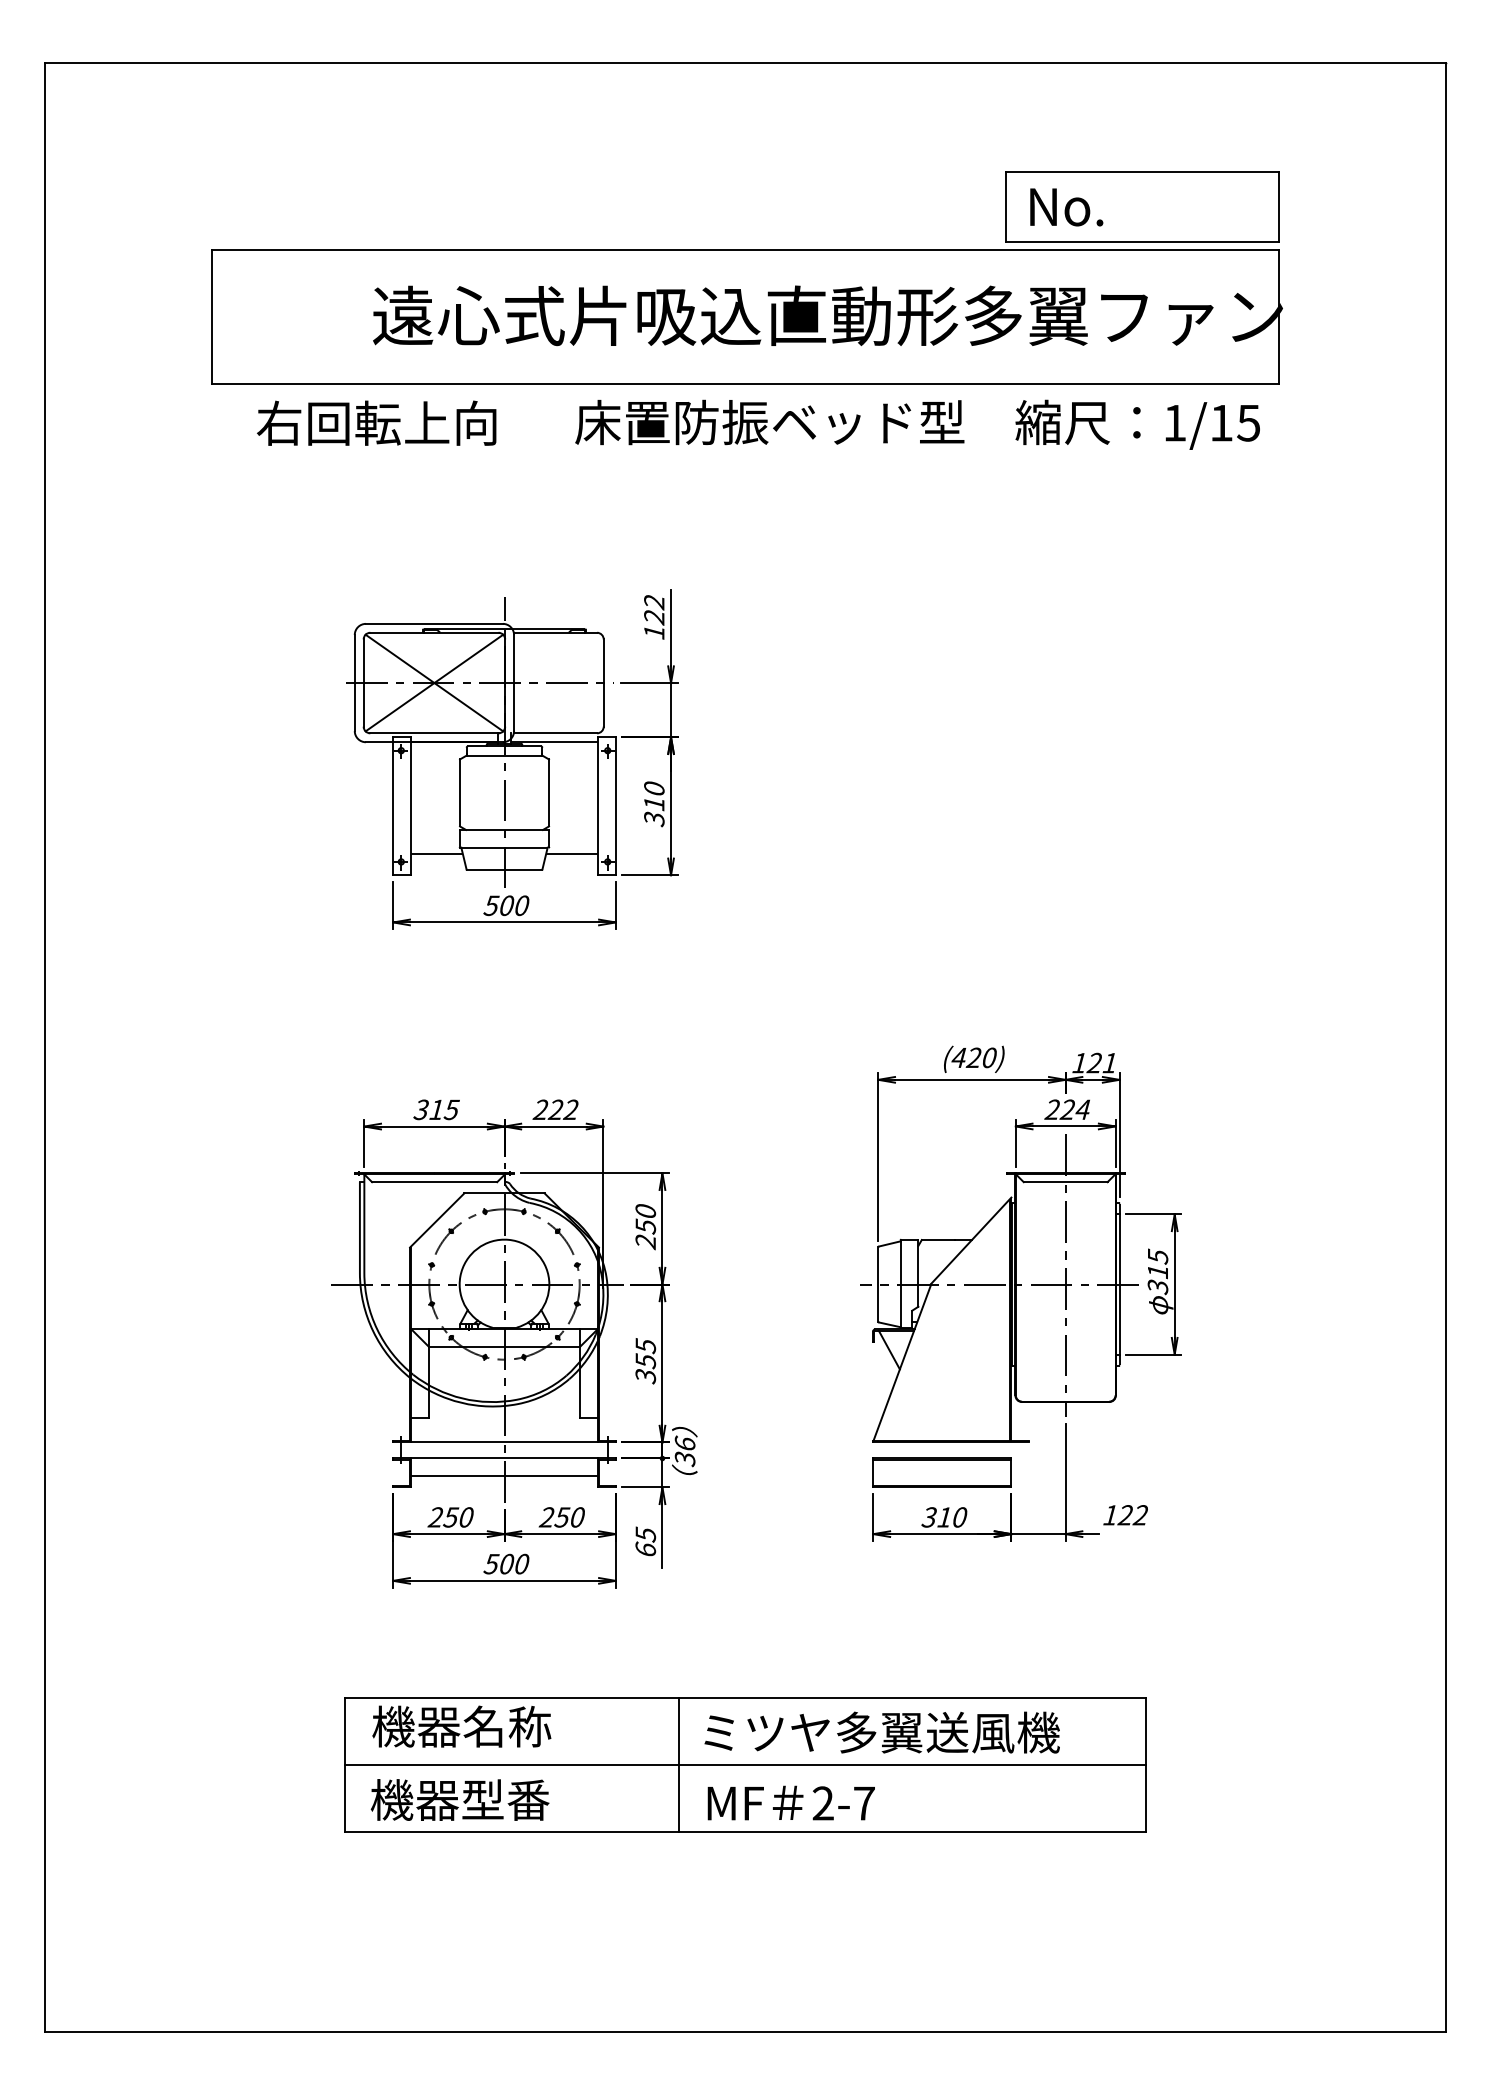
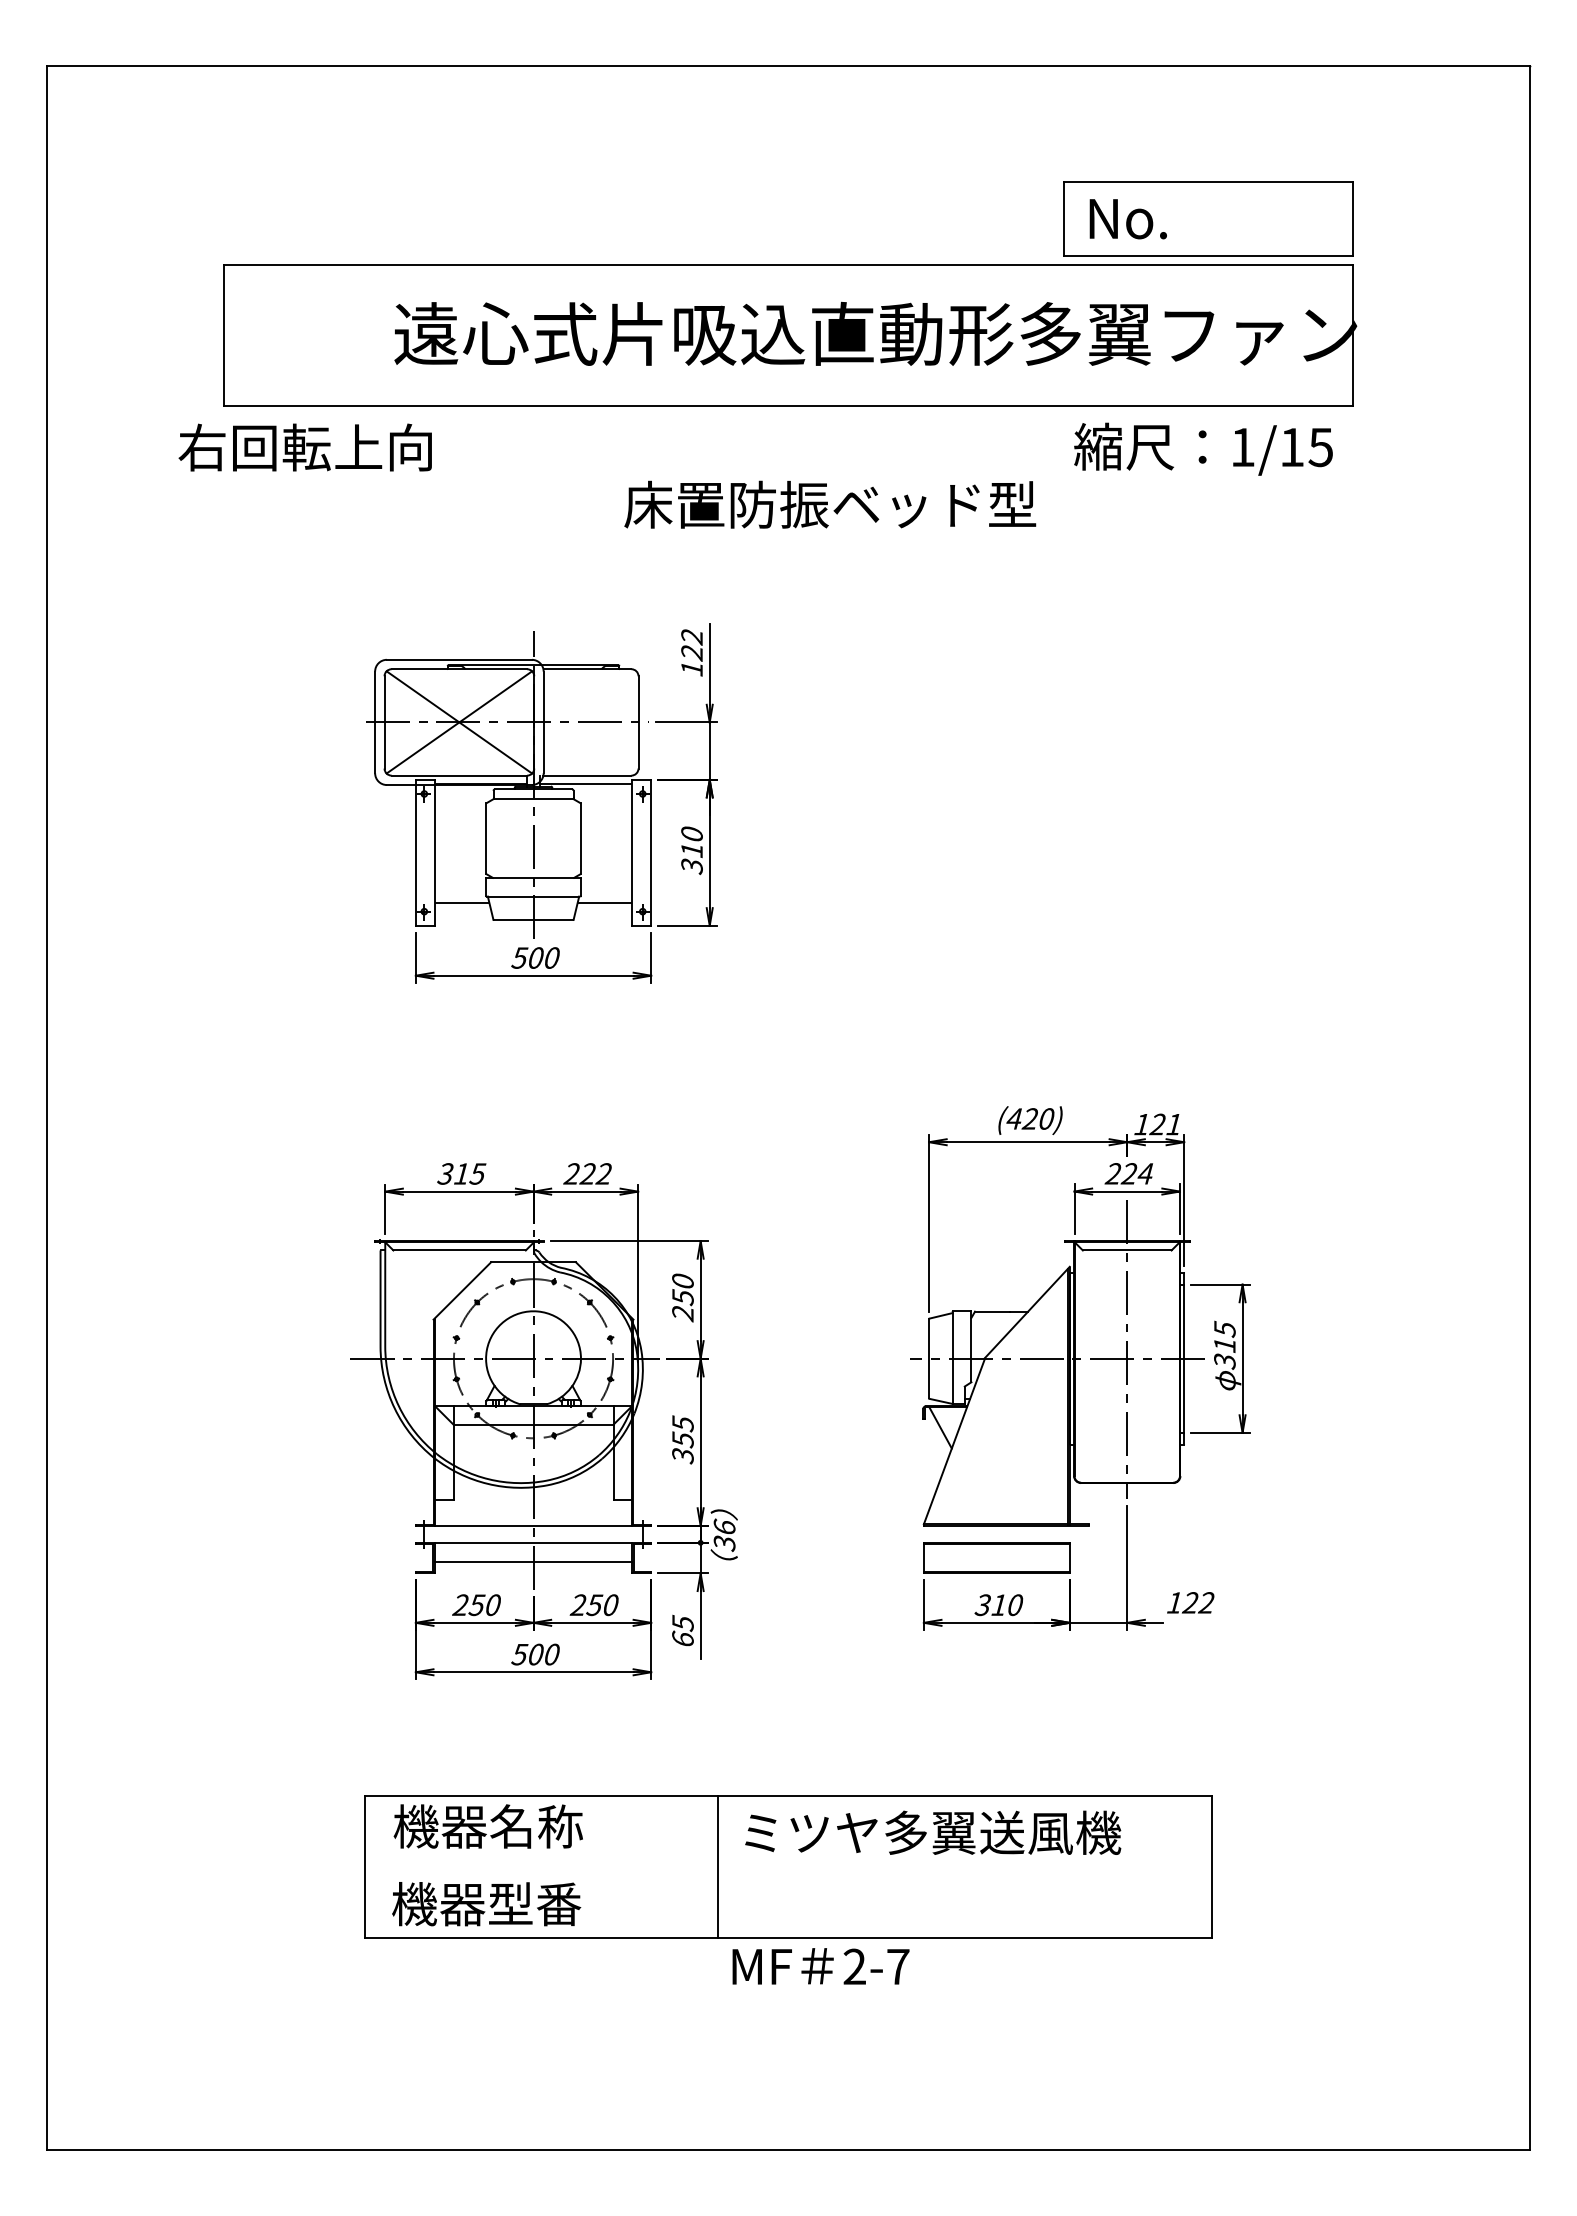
text: (770, 422) -> (830, 504), moved
text: (375, 423) -> (304, 447), moved
line: (745, 1765) -> (788, 1867), removed
text: (790, 1803) -> (820, 1966), moved

